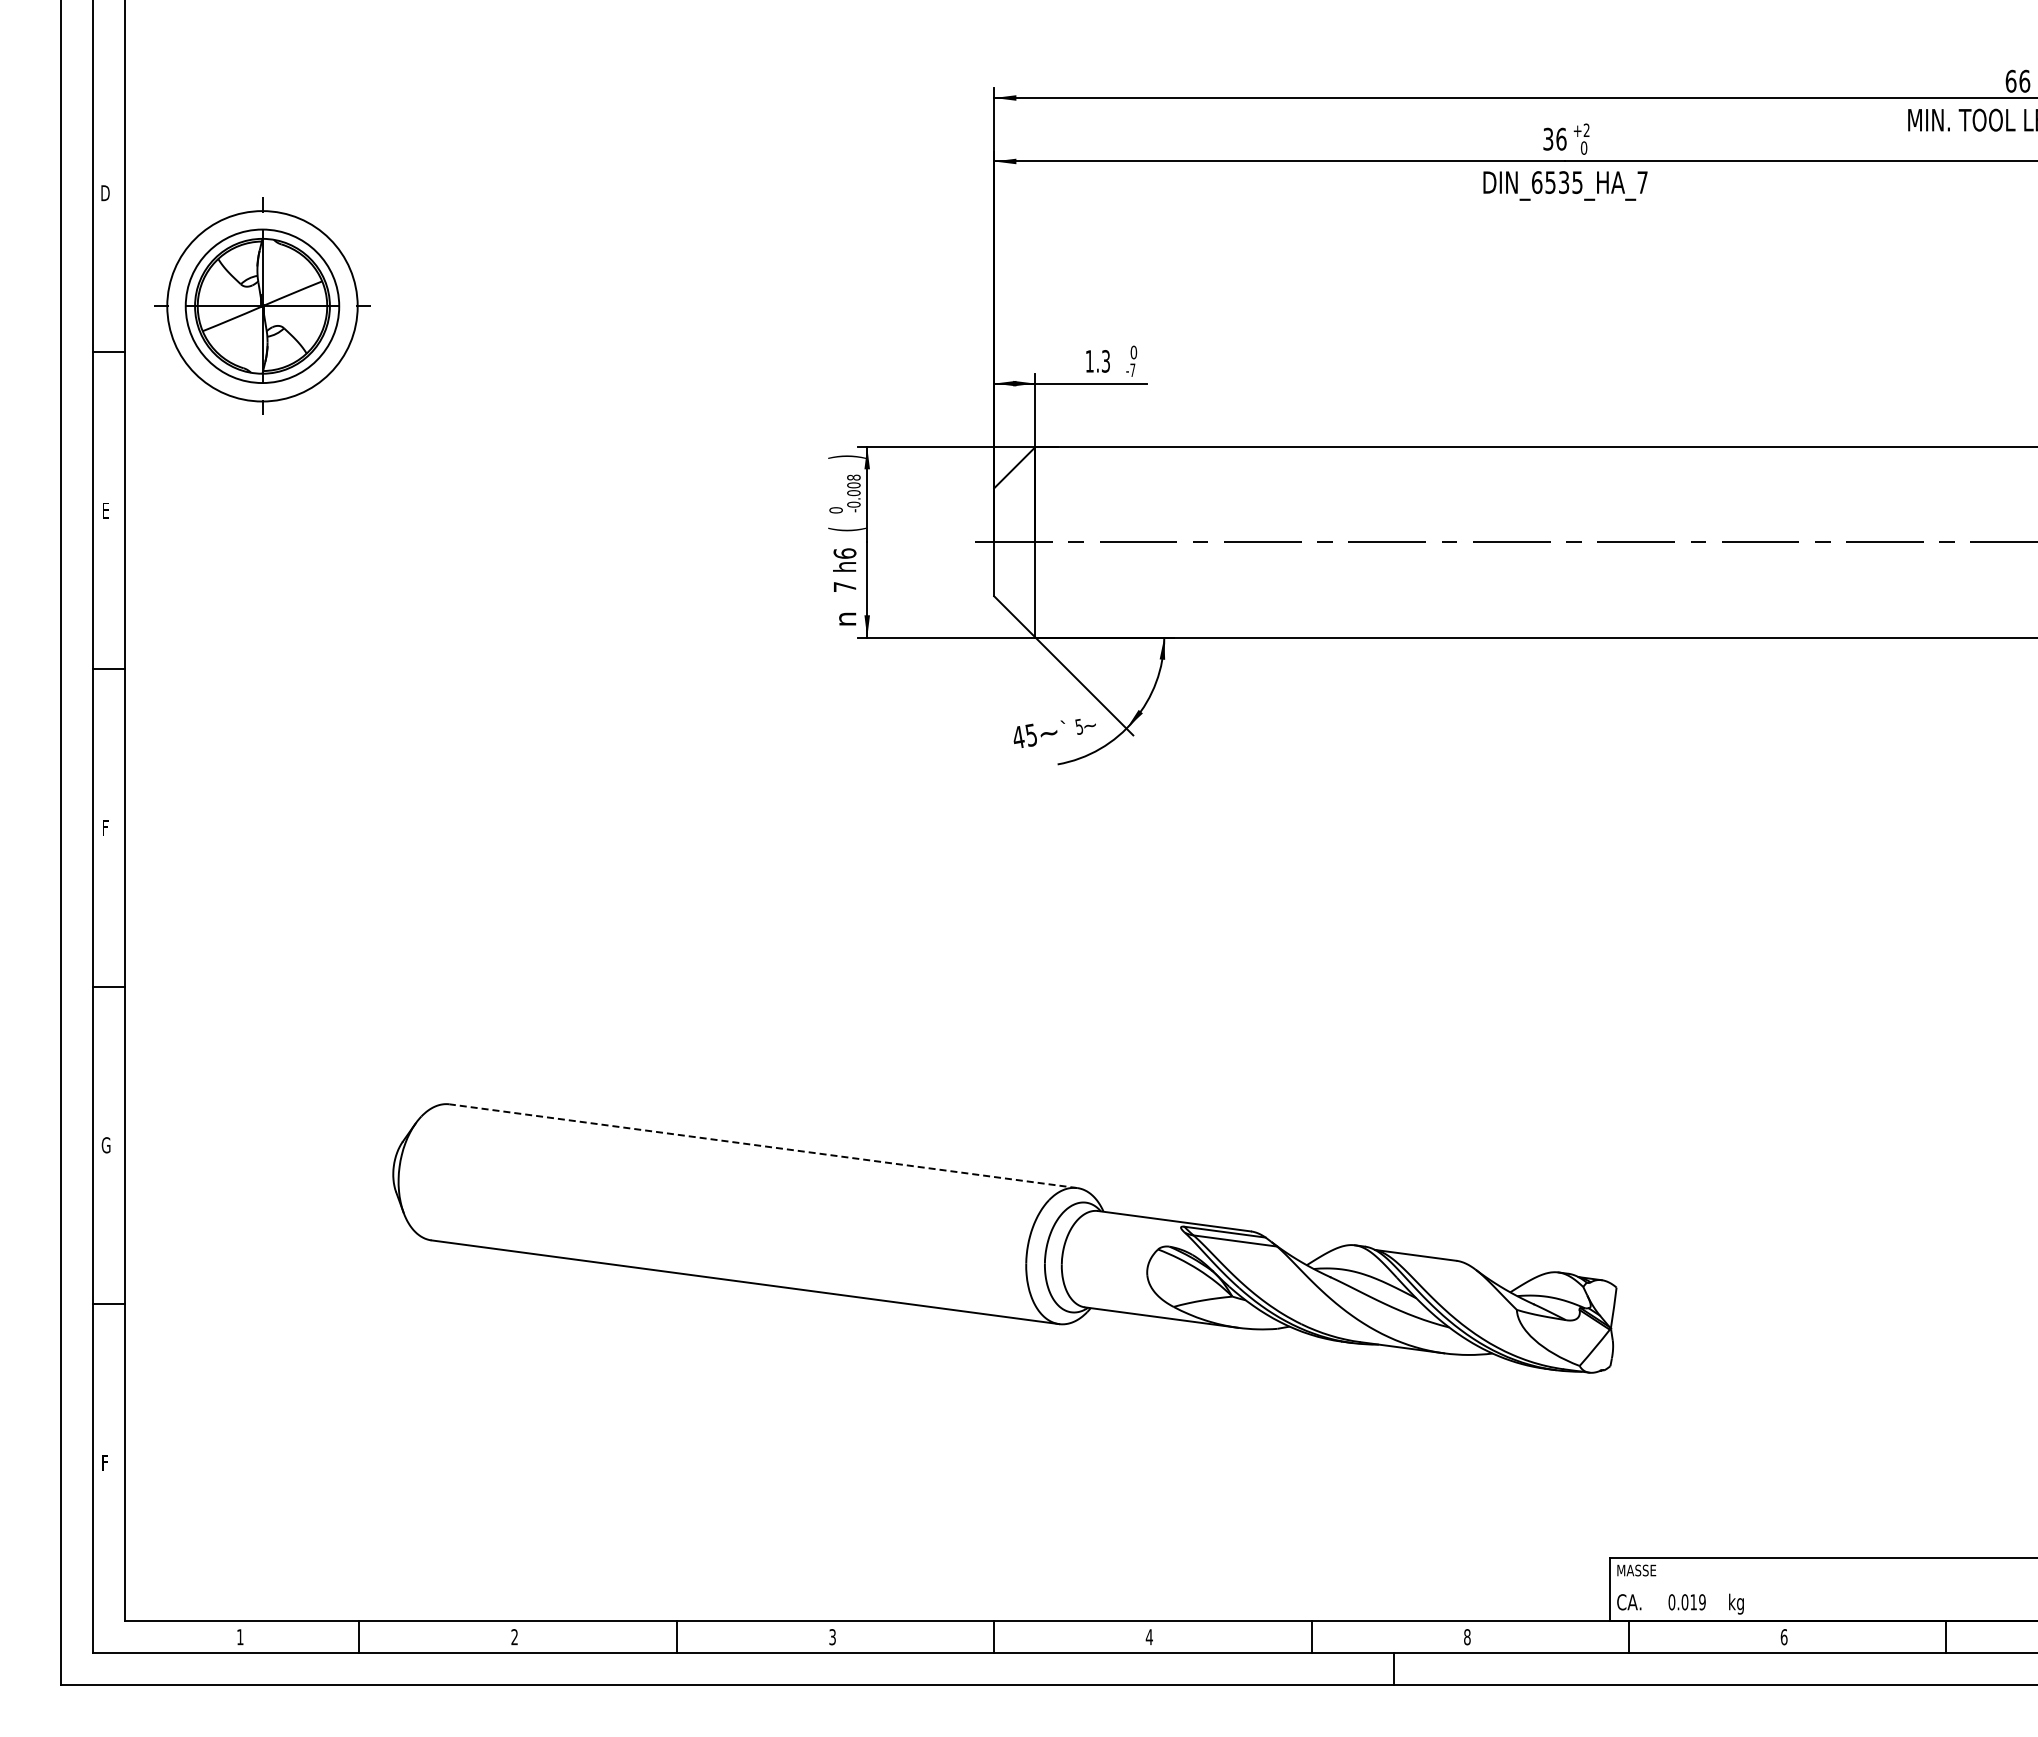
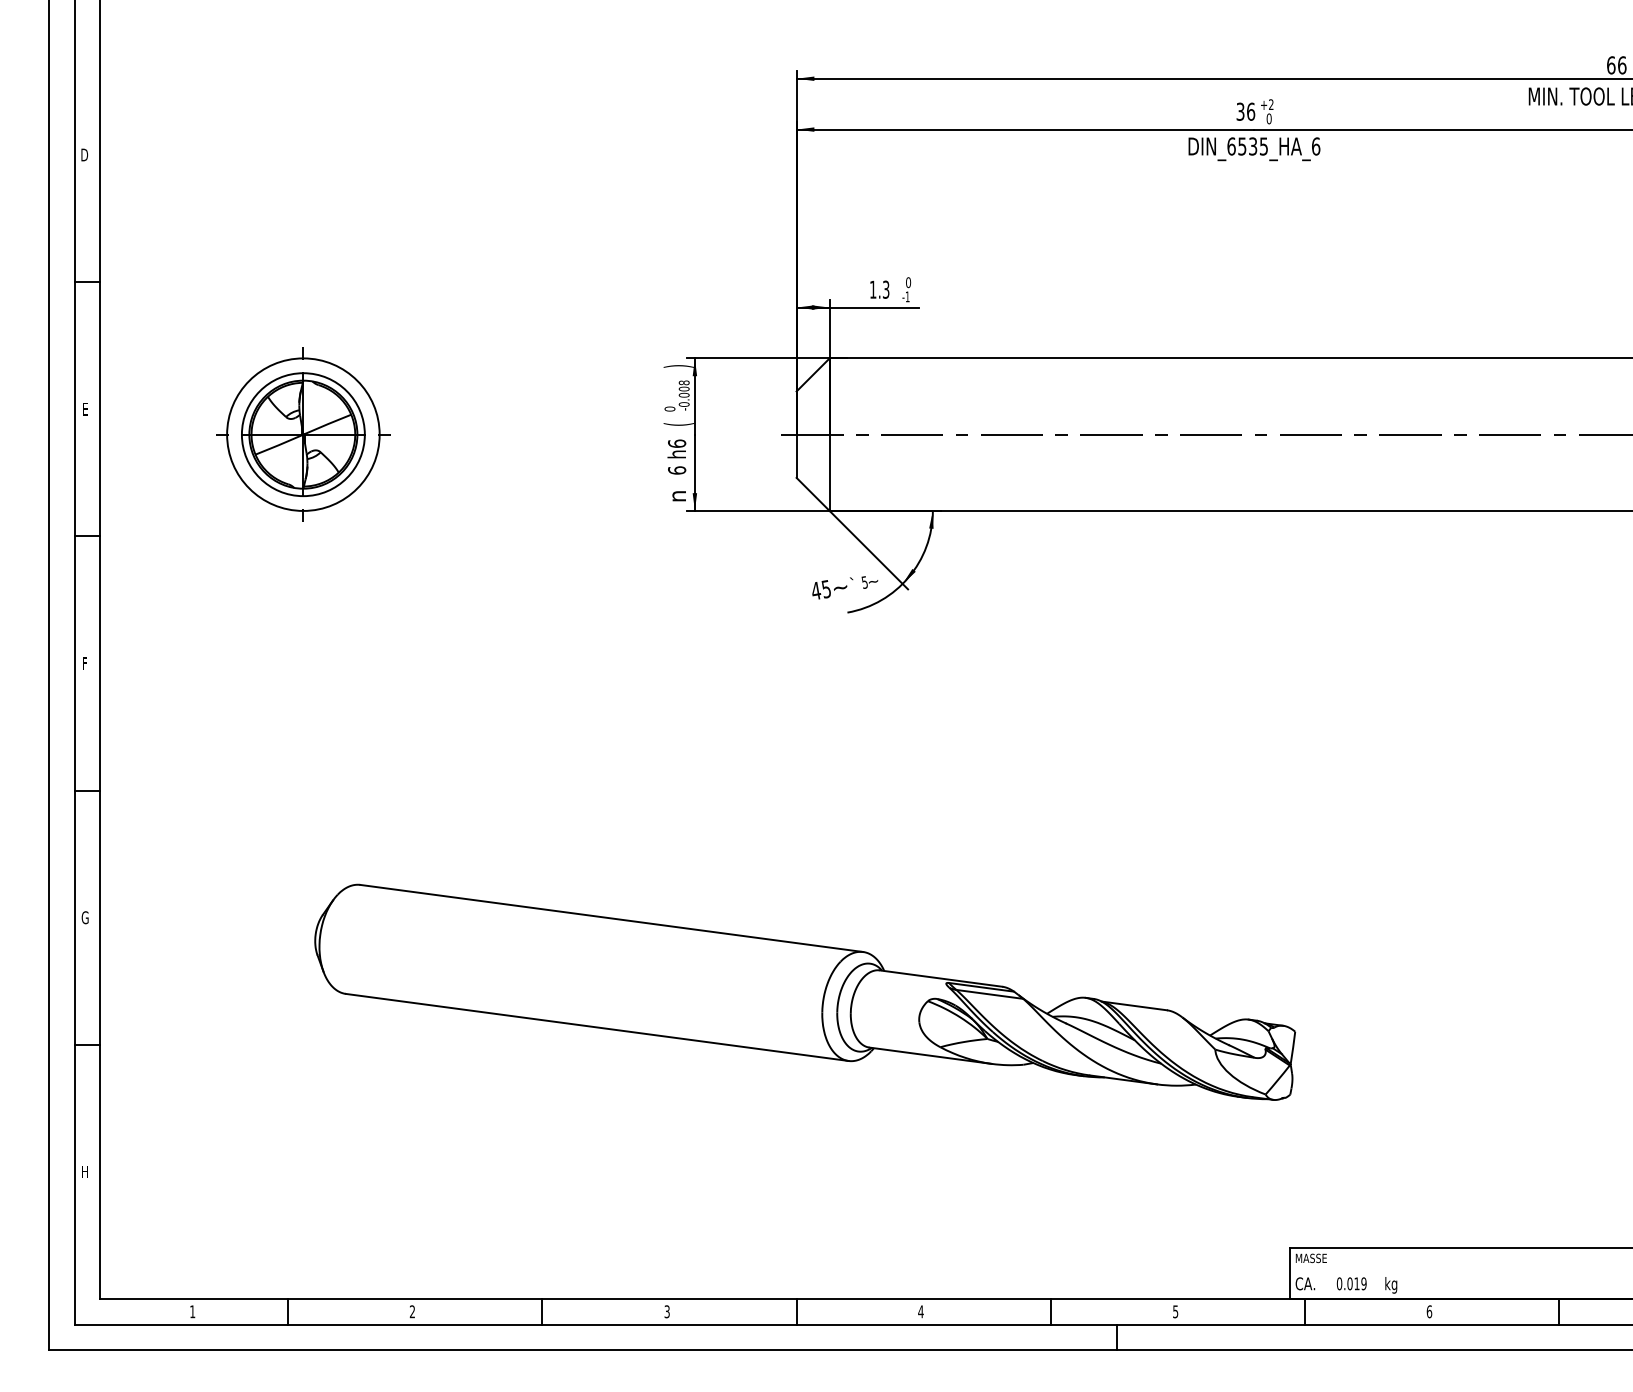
text: (1642, 182) -> (1315, 146), DIN_6535_HA_7 -> DIN_6535_HA_6
part: (262, 305) -> (303, 434), moved
text: (1132, 369) -> (907, 296), -7 -> -1
text: (844, 586) -> (676, 470), 7 -> 6
line: (763, 1146) -> (611, 918), dashed -> solid
text: (106, 1462) -> (85, 1171), F -> H
text: (1467, 1637) -> (1175, 1312), 8 -> 5

